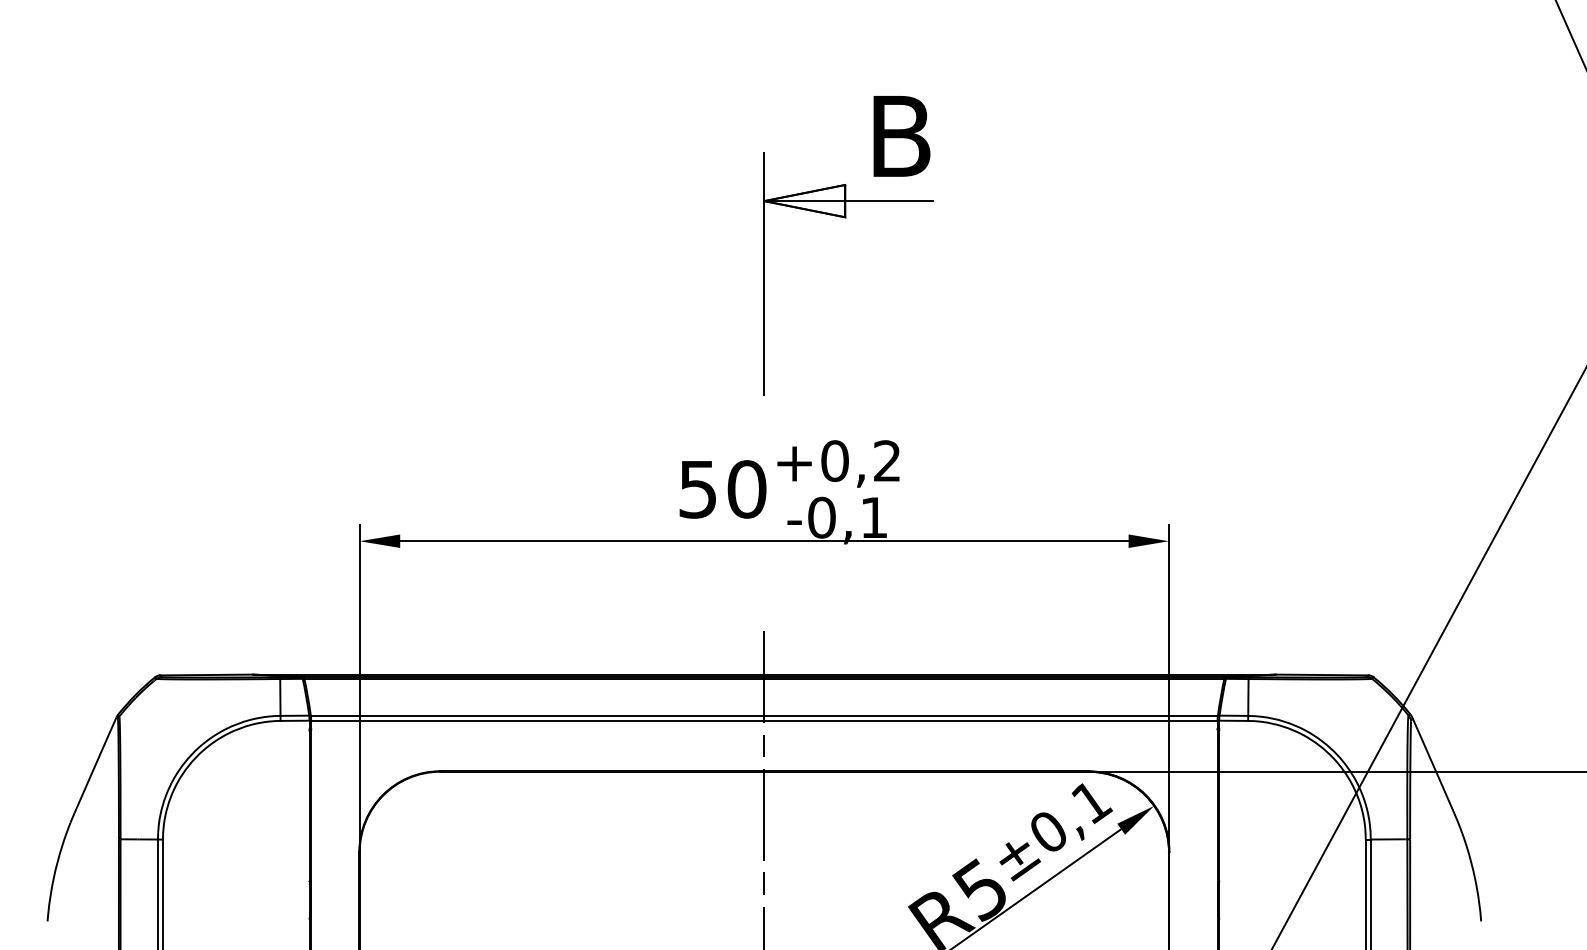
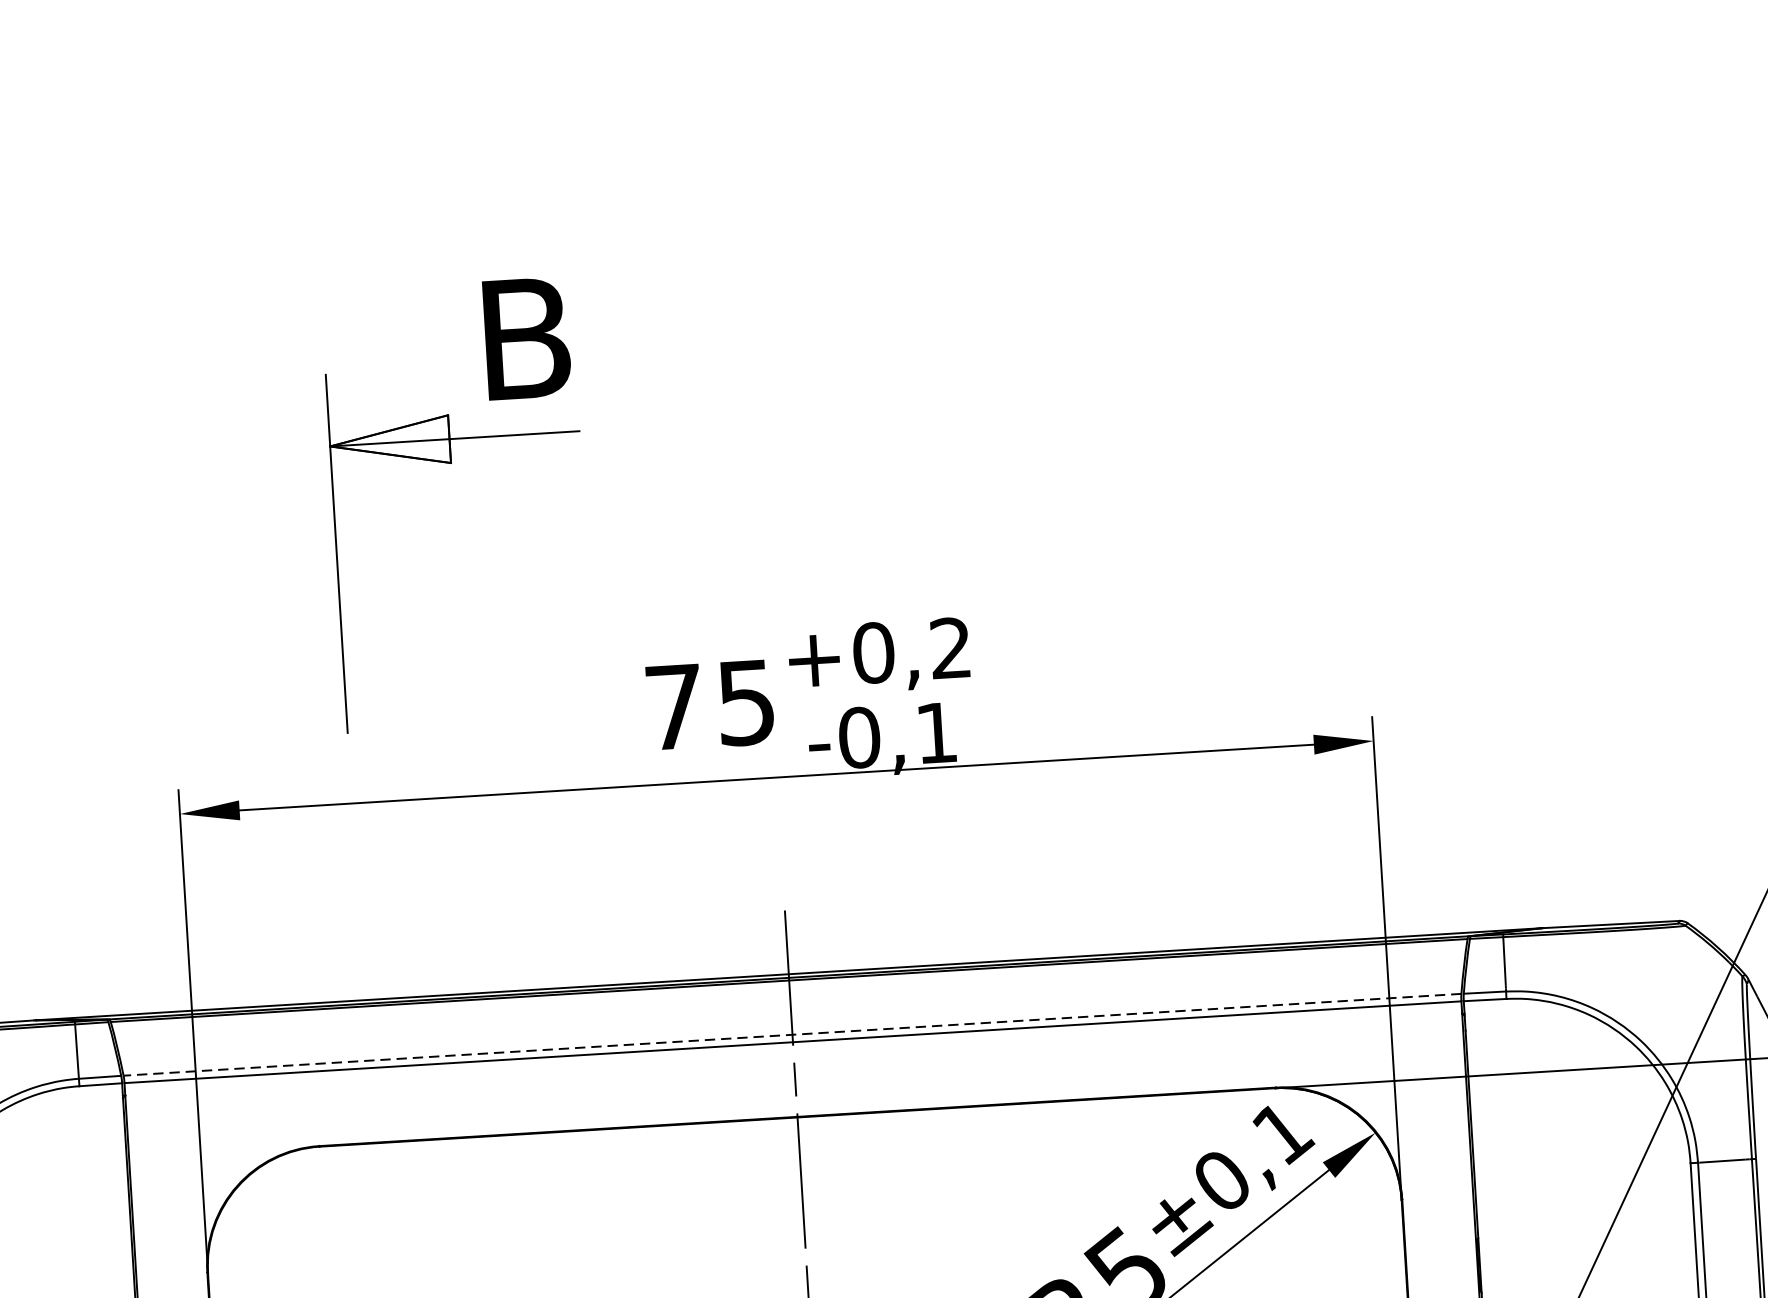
part: (846, 218) -> (452, 464), moved
text: (722, 489) -> (710, 705), 50 -> 75
line: (764, 715) -> (792, 1034), solid -> dashed

